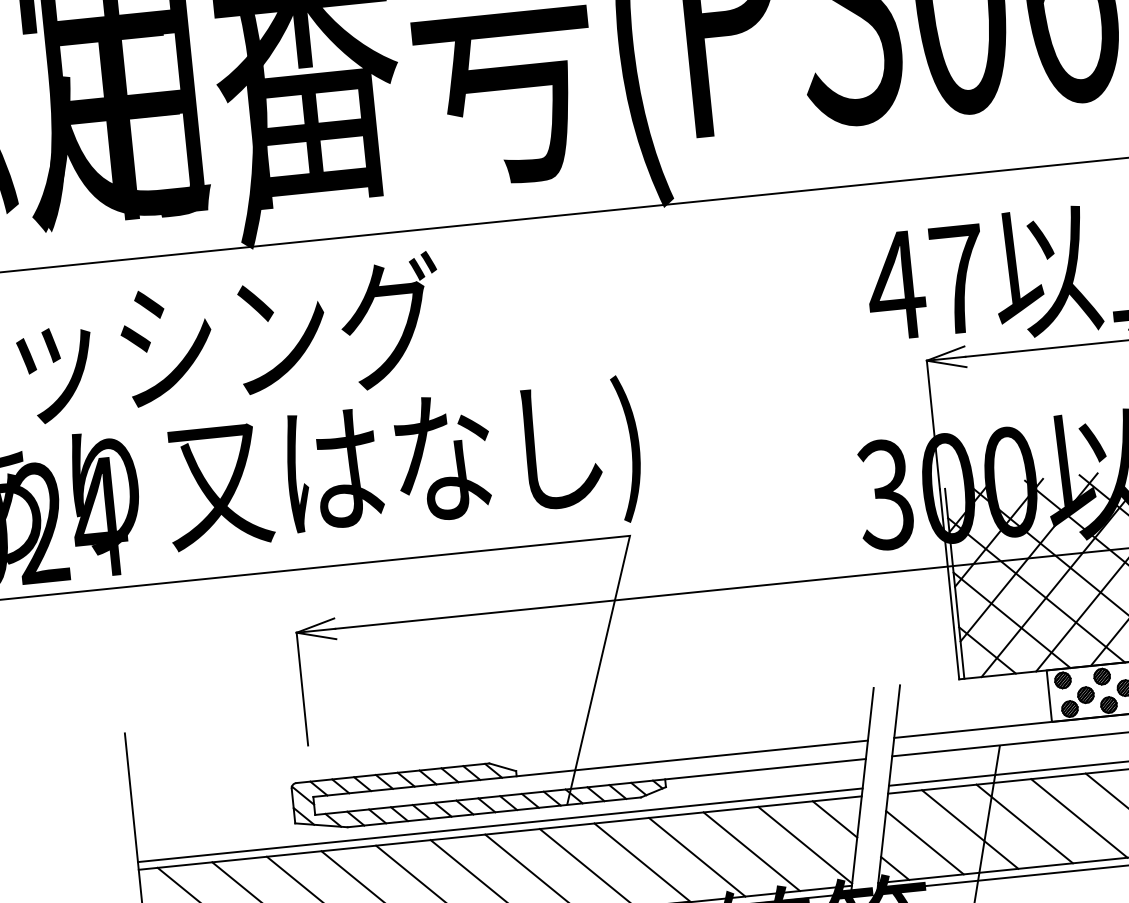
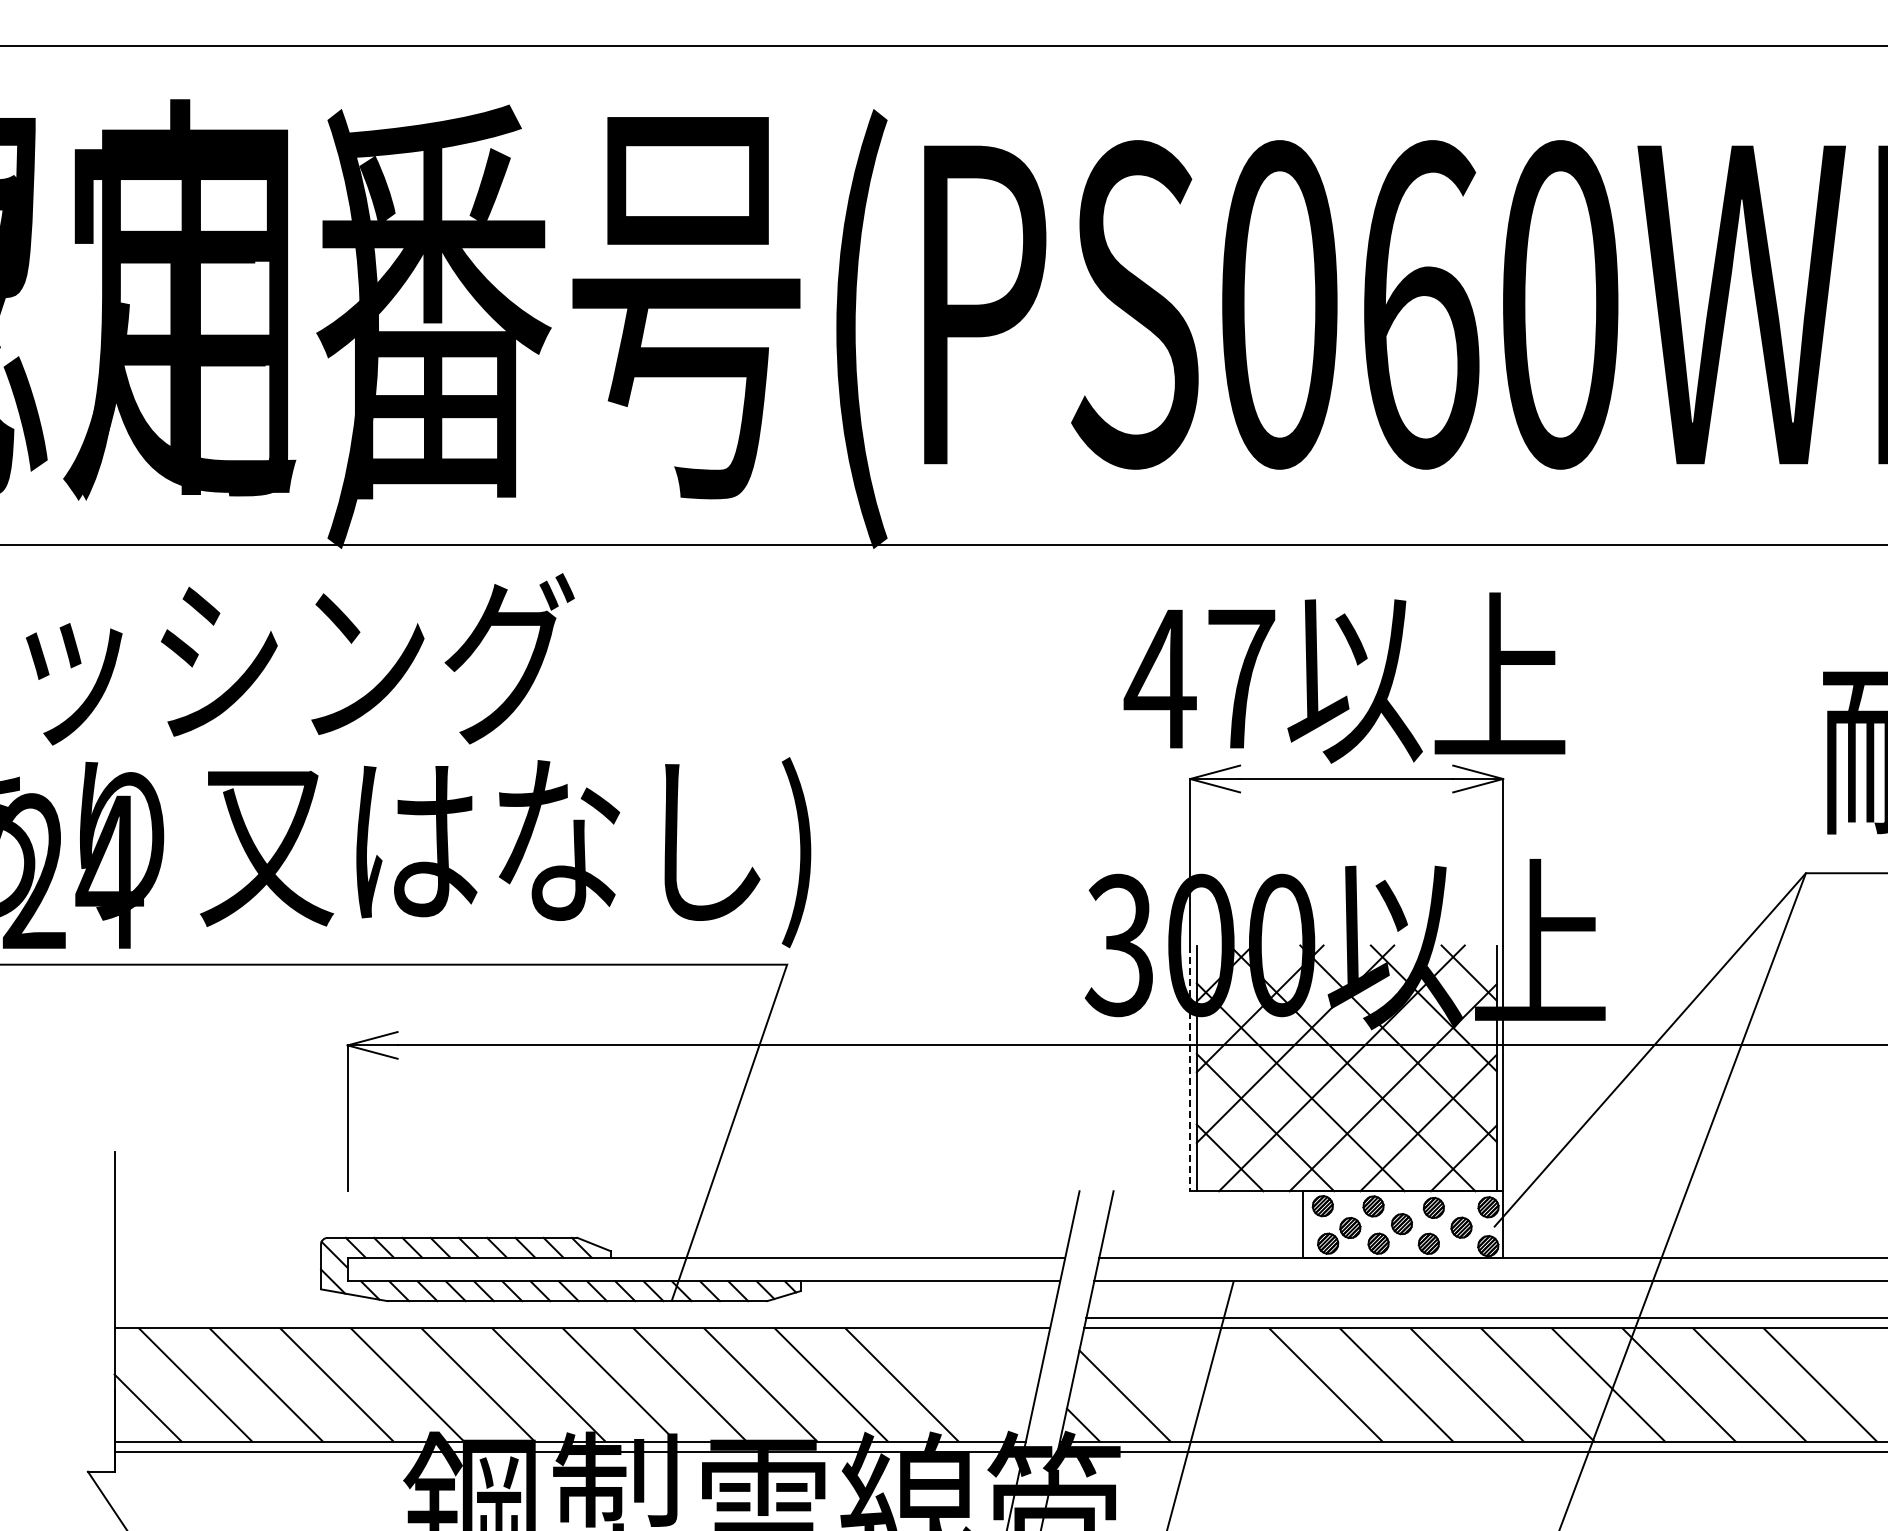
line: (949, 584) -> (1190, 1068), solid -> dashed
line: (834, 819) -> (1012, 1354), removed
line: (1024, 823) -> (1254, 1384), removed
line: (500, 825) -> (583, 1318), removed
line: (970, 829) -> (1184, 1384), removed
line: (805, 845) -> (971, 1383), removed

